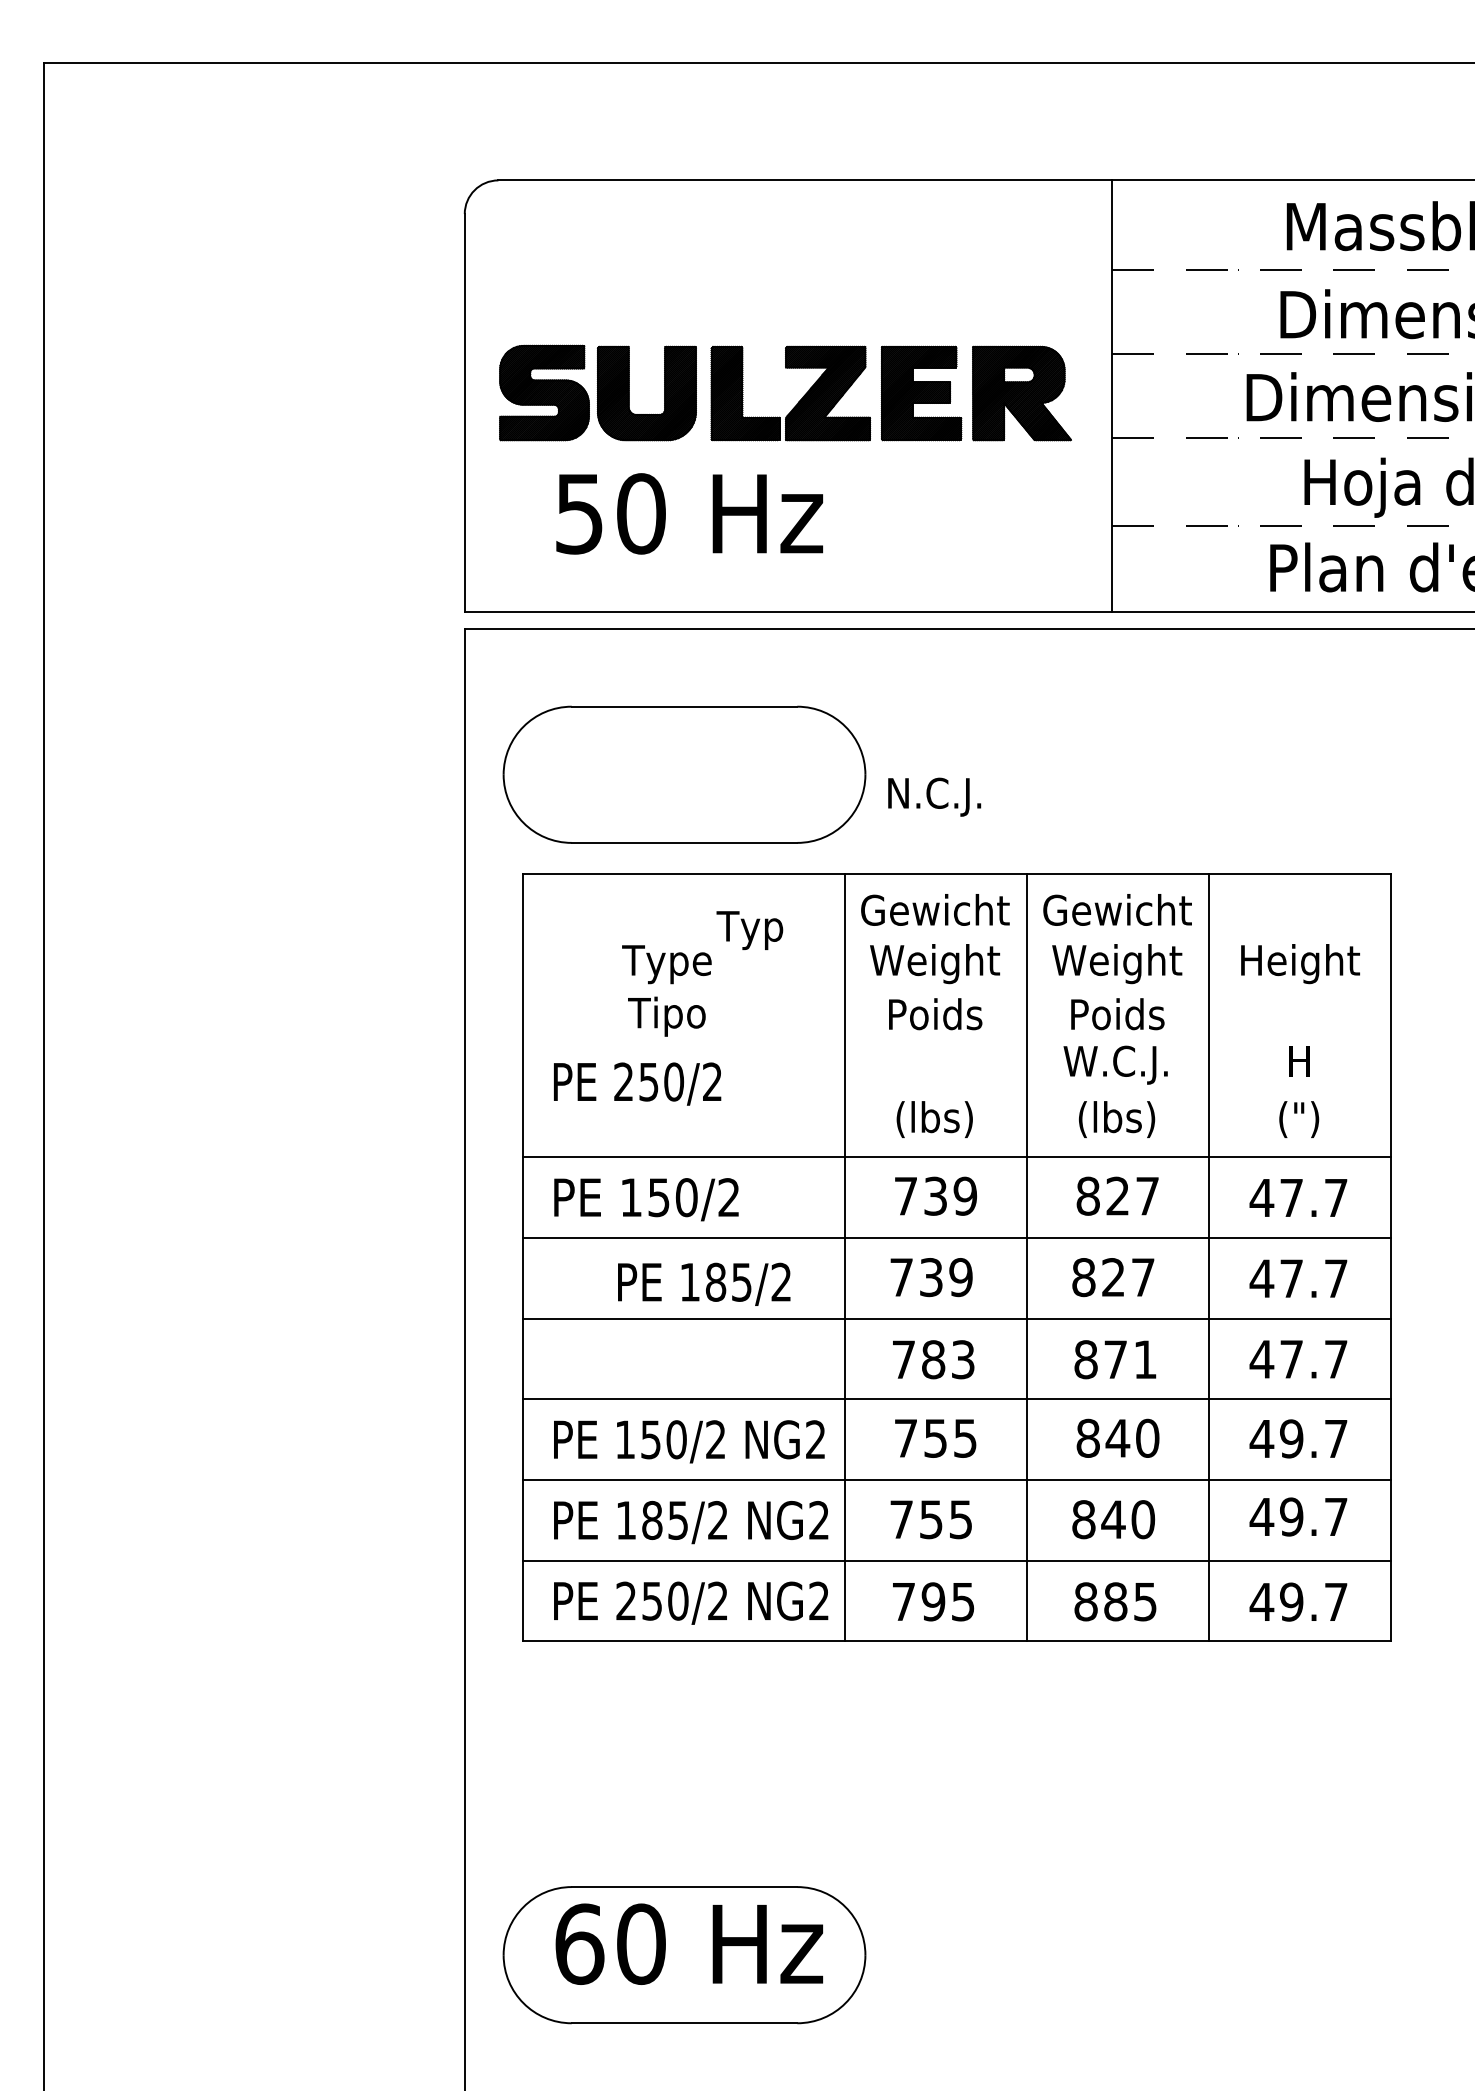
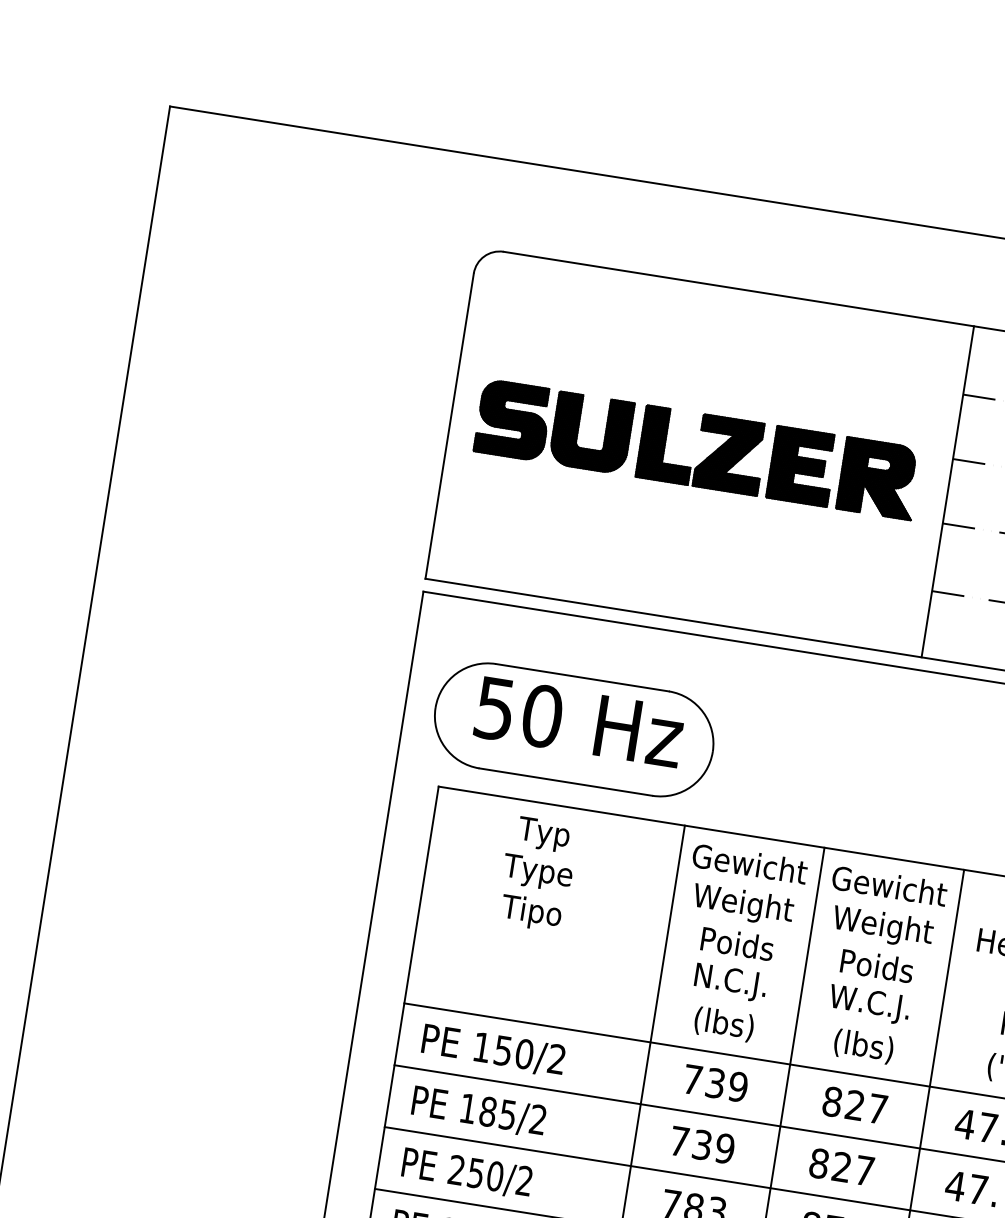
text: (689, 513) -> (579, 721), moved
text: (934, 796) -> (730, 982), moved
text: (749, 930) -> (543, 834), moved
text: (637, 1083) -> (467, 1173), moved
text: (704, 1283) -> (479, 1111), moved

